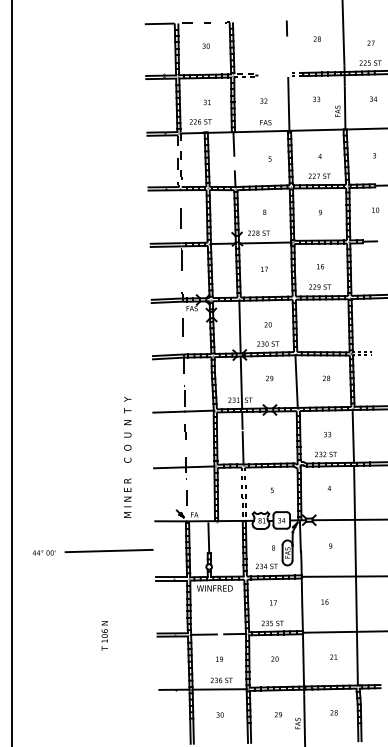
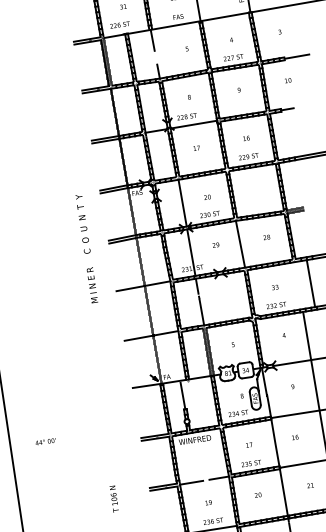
line: (353, 436) -> (311, 283), moved
text: (127, 456) -> (86, 248), moved
line: (108, 550) -> (94, 420), removed
text: (43, 552) -> (45, 441), moved
text: (104, 635) -> (113, 498), moved

